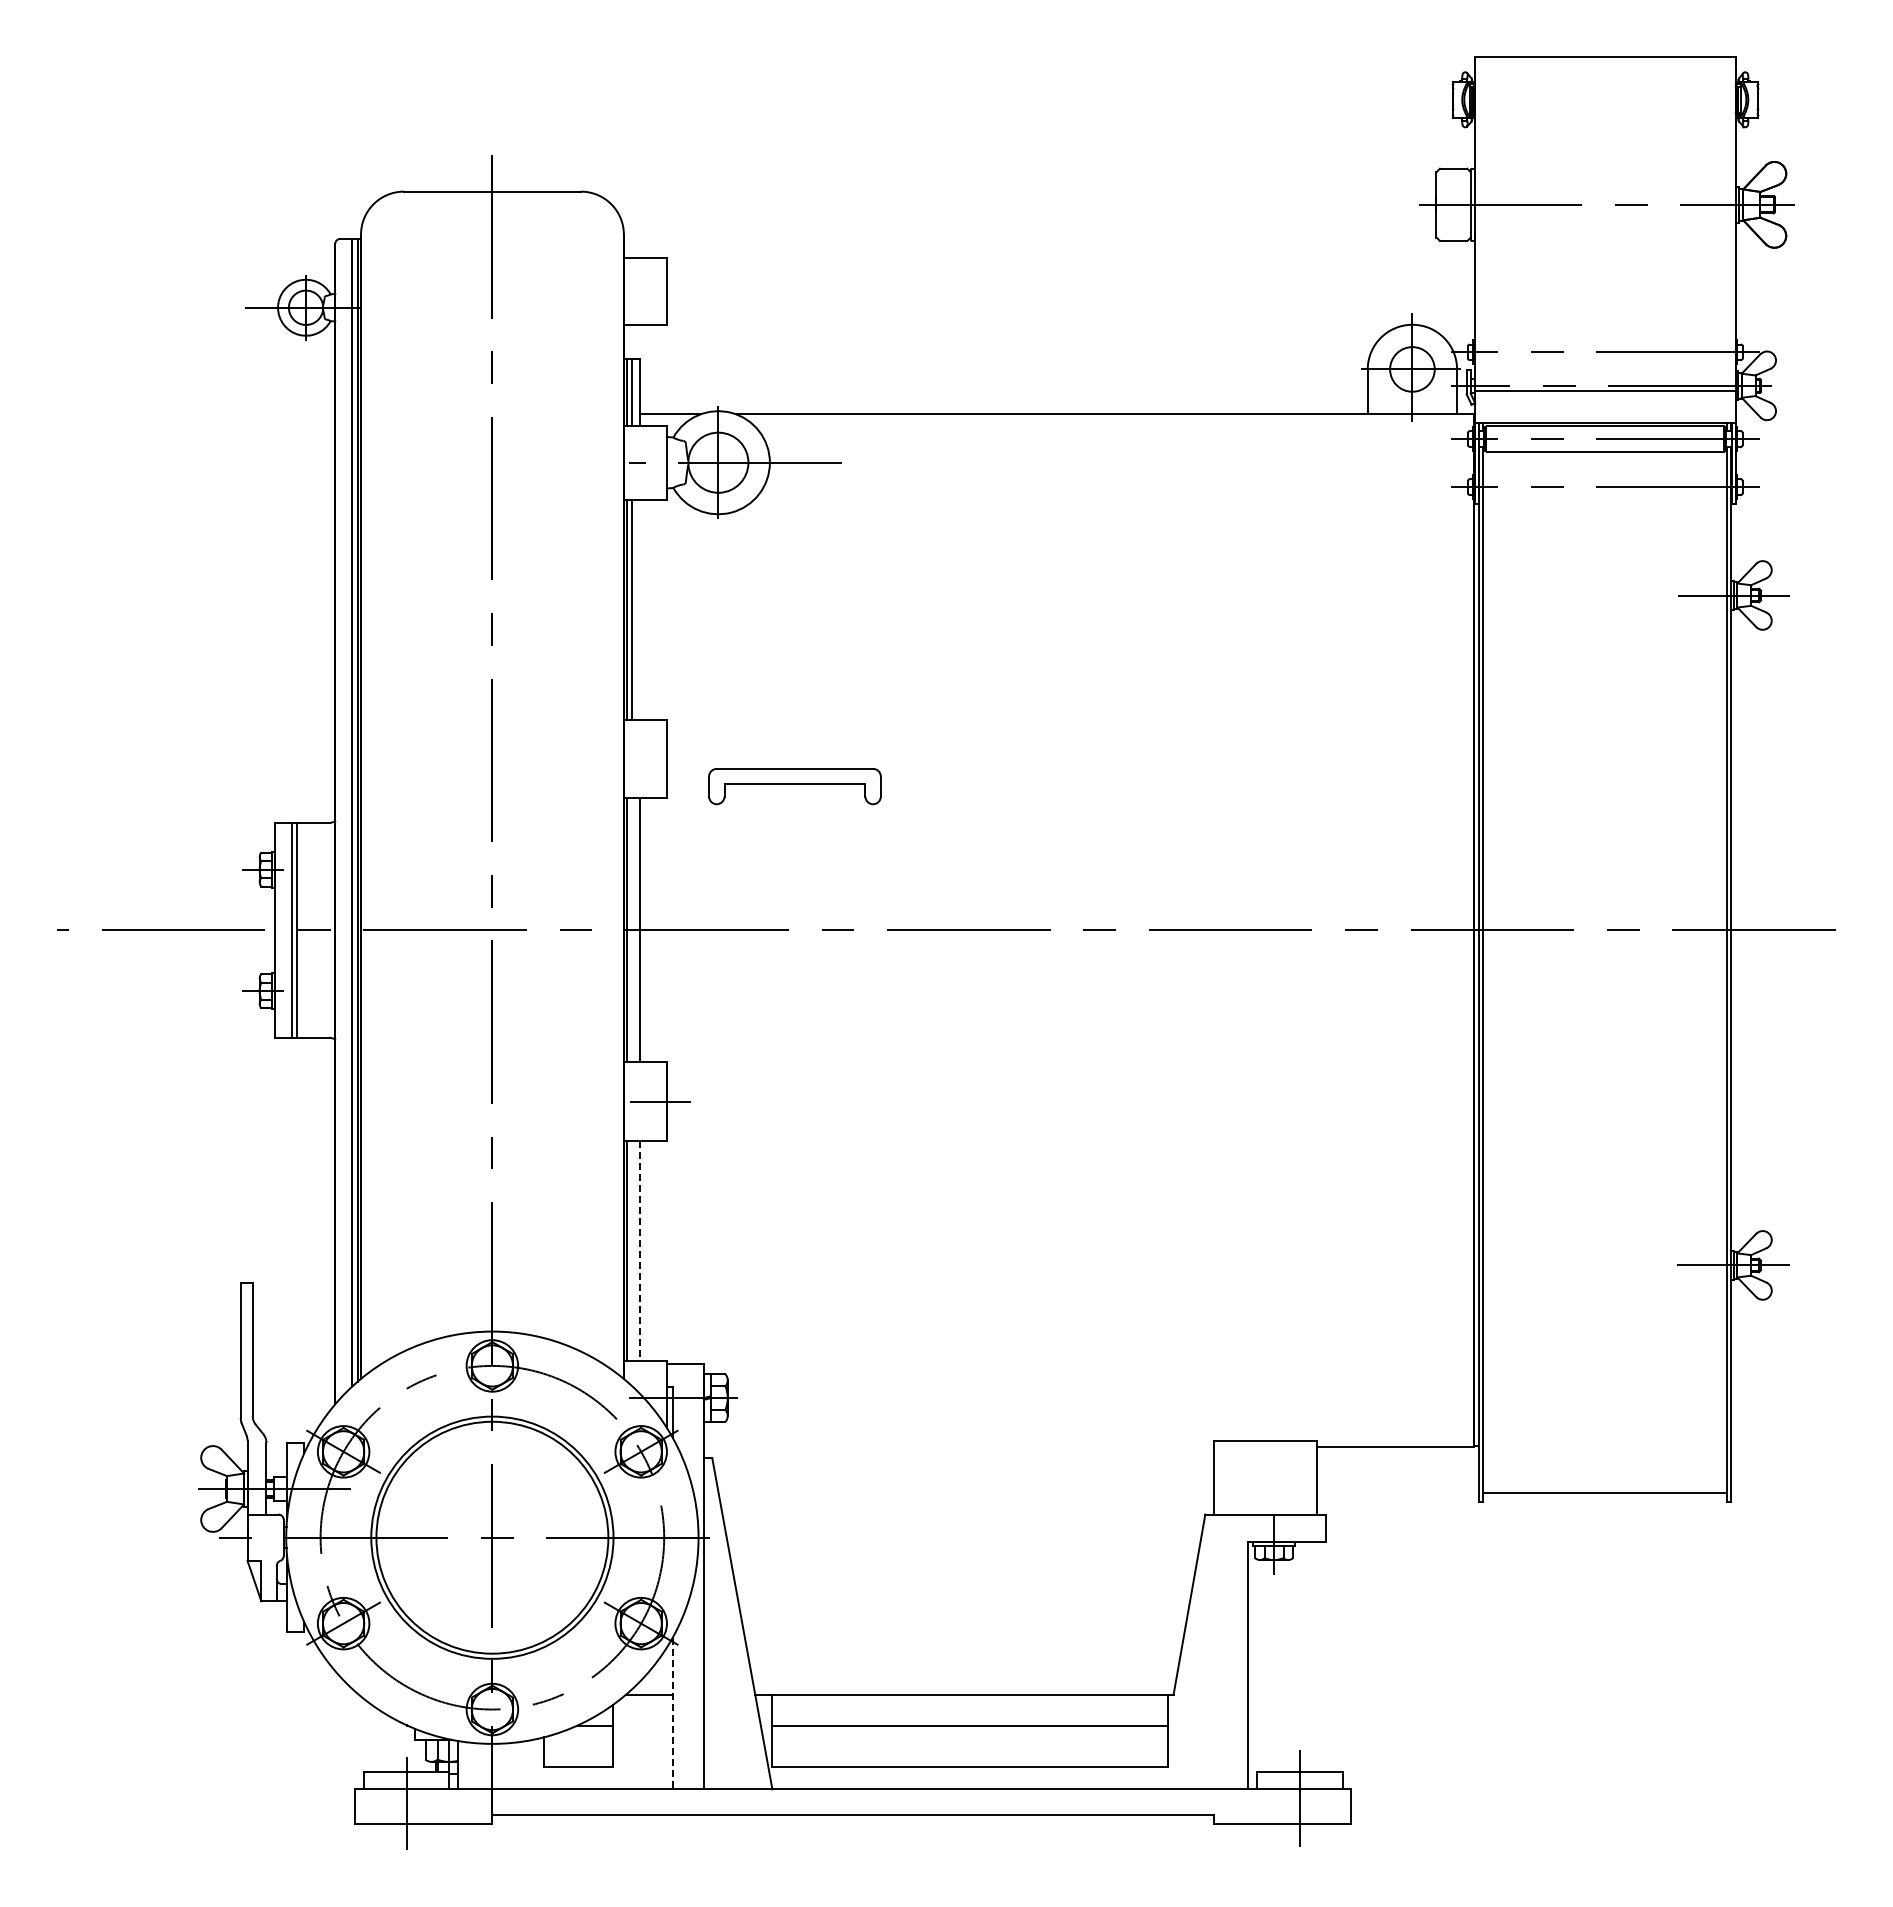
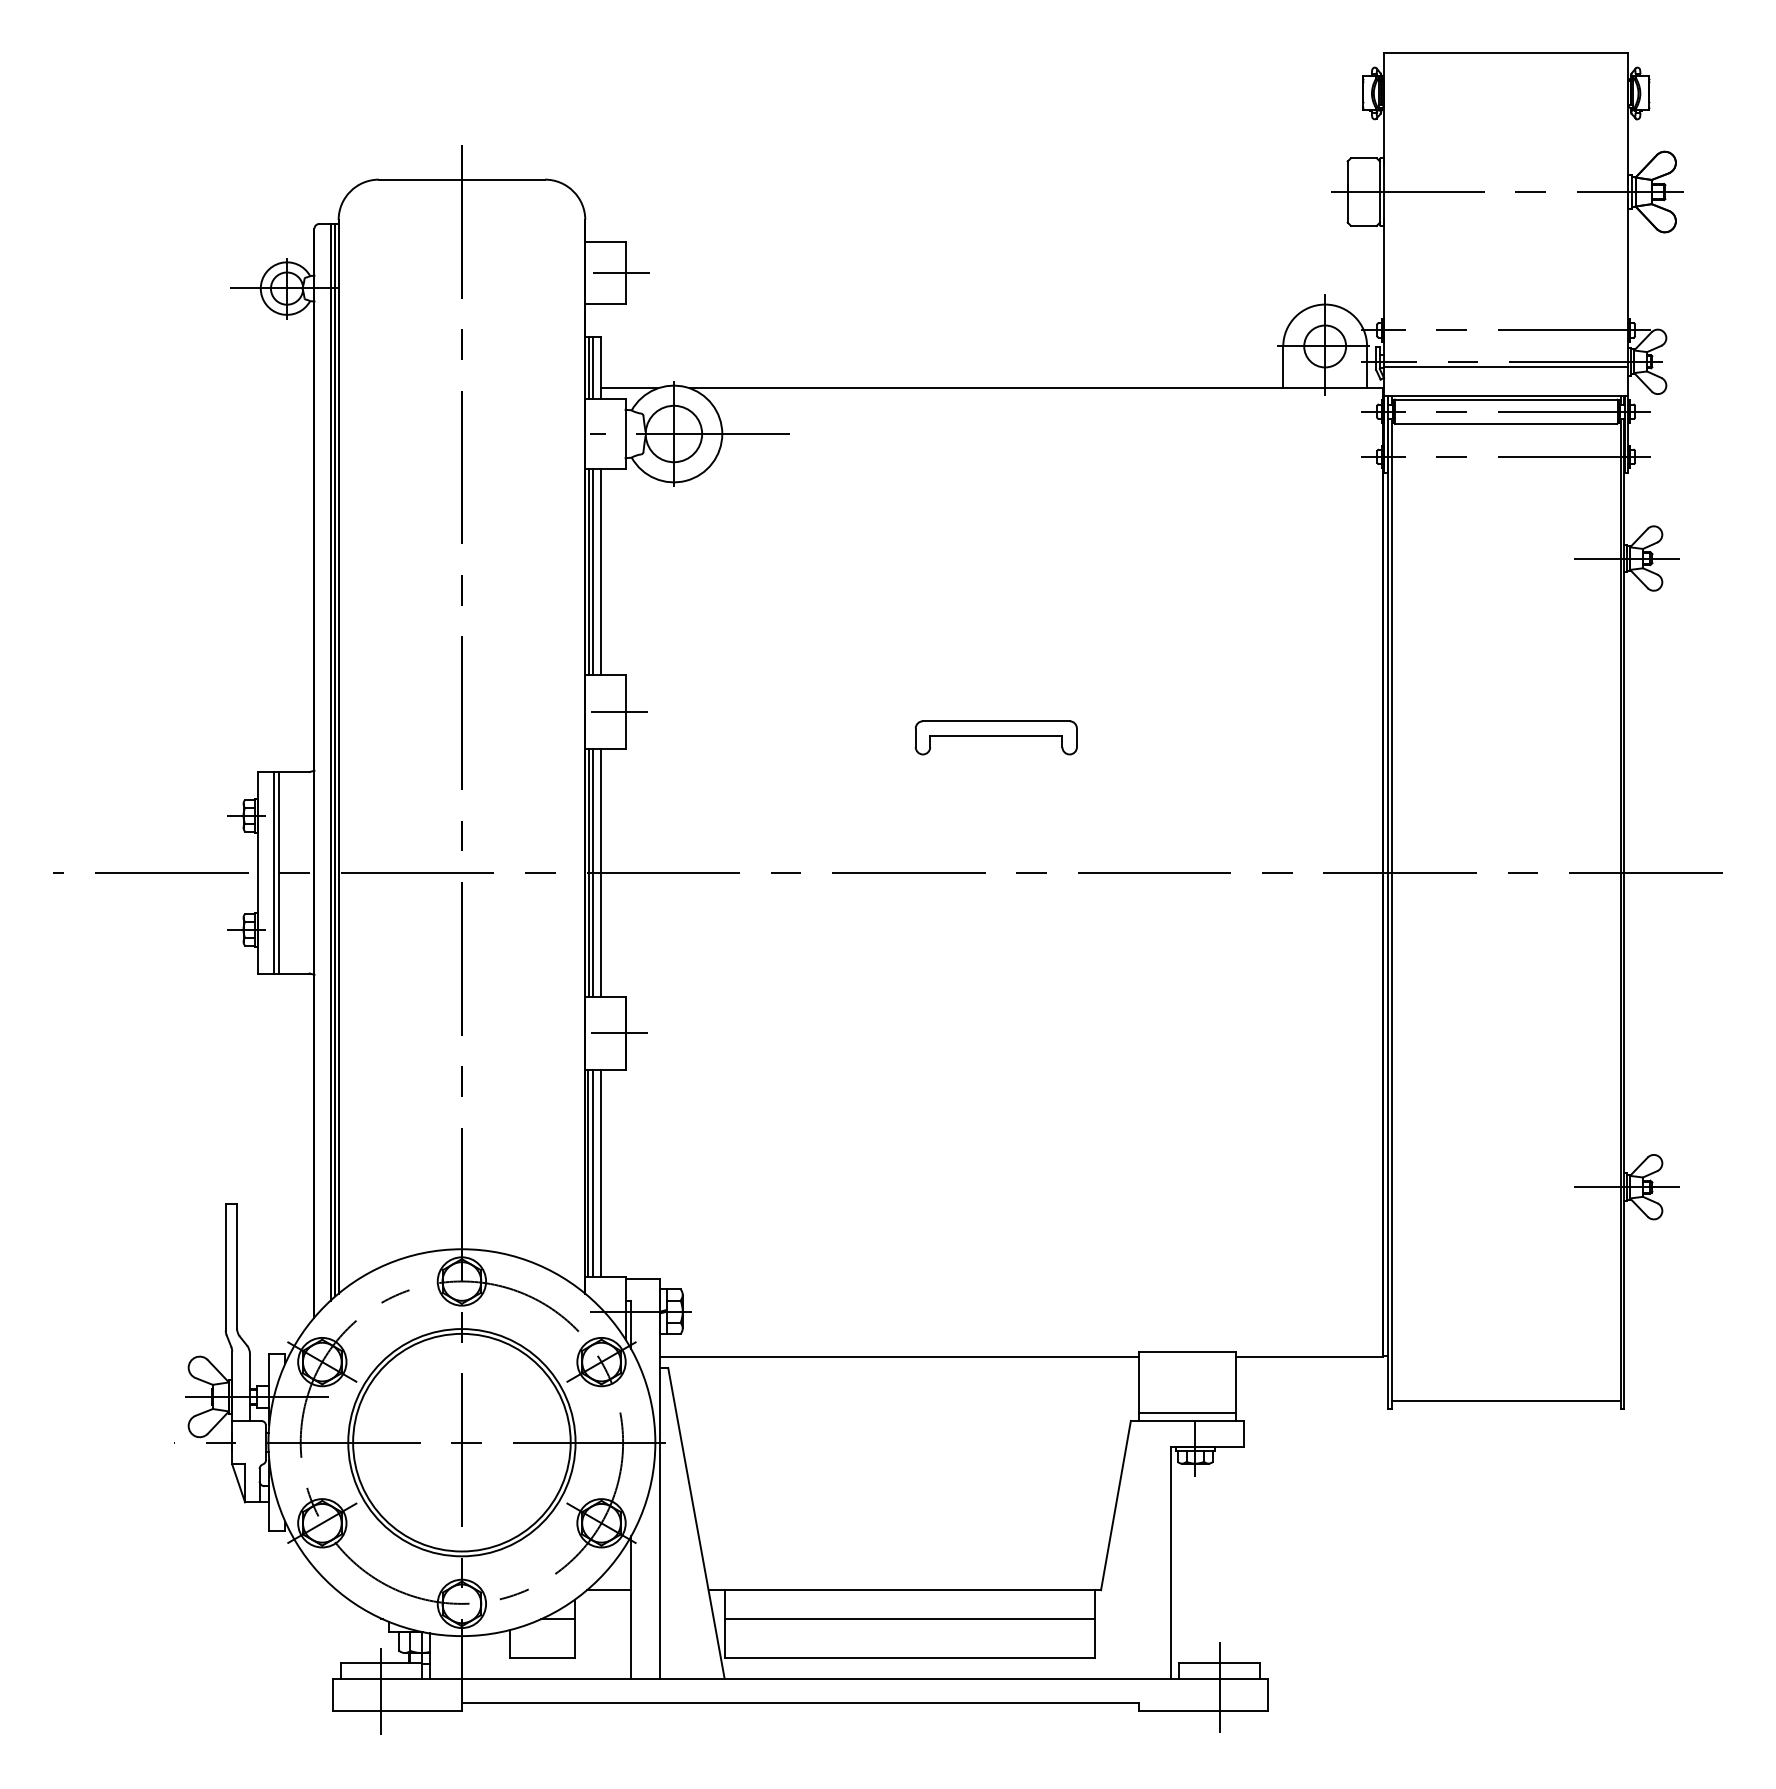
line: (662, 291) -> (621, 273), added
line: (640, 609) -> (600, 571), added
line: (660, 759) -> (619, 712), added
part: (794, 786) -> (995, 737), moved
line: (632, 930) -> (593, 872), added
line: (632, 1250) -> (593, 1173), added
line: (640, 1251) -> (600, 1174), dashed -> solid
line: (958, 1446) -> (899, 1357), added
line: (1265, 1505) -> (1187, 1412), added
line: (672, 1713) -> (630, 1607), dashed -> solid

